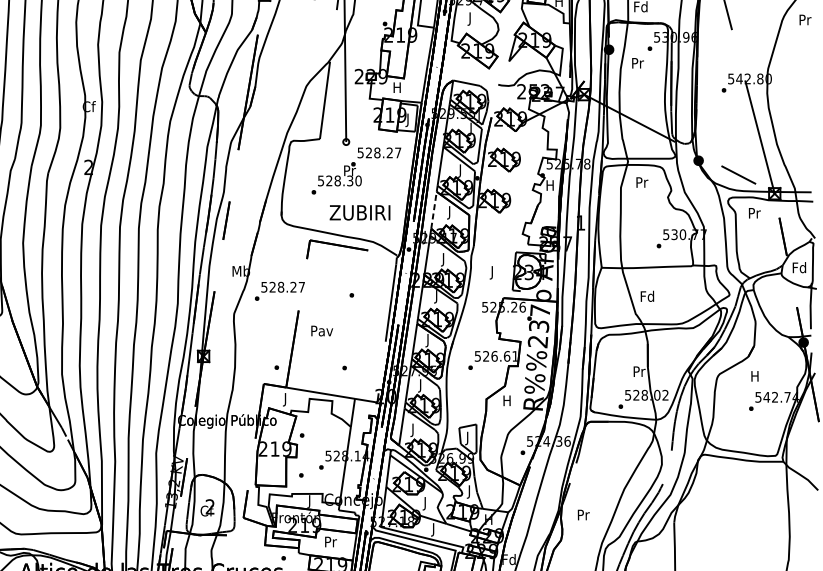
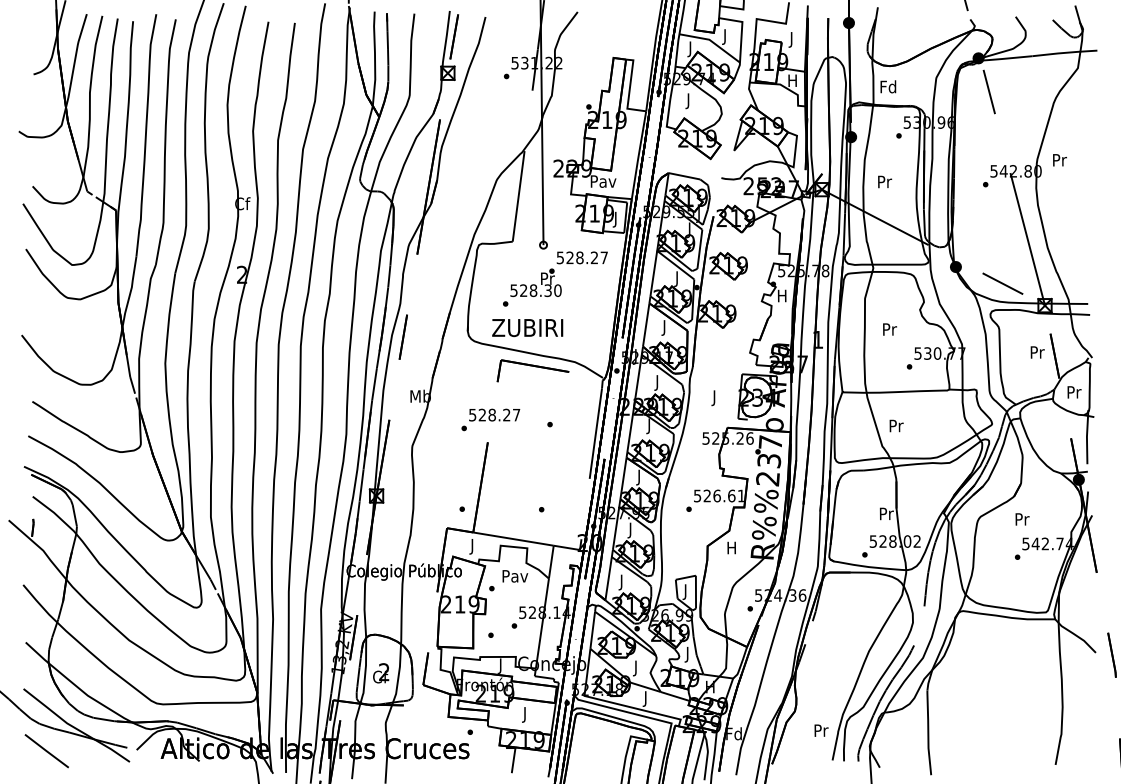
text: (805, 20) -> (1059, 160), moved
text: (638, 62) -> (885, 181), moved
text: (397, 87) -> (603, 181), H -> Pav
text: (641, 182) -> (889, 329), moved
line: (434, 209) -> (646, 324), dashed -> solid
text: (359, 213) -> (527, 328), moved
text: (754, 213) -> (1037, 352), moved
text: (799, 267) -> (1073, 391), Fd -> Pr
text: (279, 291) -> (490, 419), moved
text: (646, 296) -> (895, 425), Fd -> Pr
text: (322, 331) -> (515, 576), moved
text: (755, 376) -> (1022, 519), H -> Pr
text: (583, 514) -> (821, 730), moved
text: (330, 543) -> (525, 714), Pr -> J

